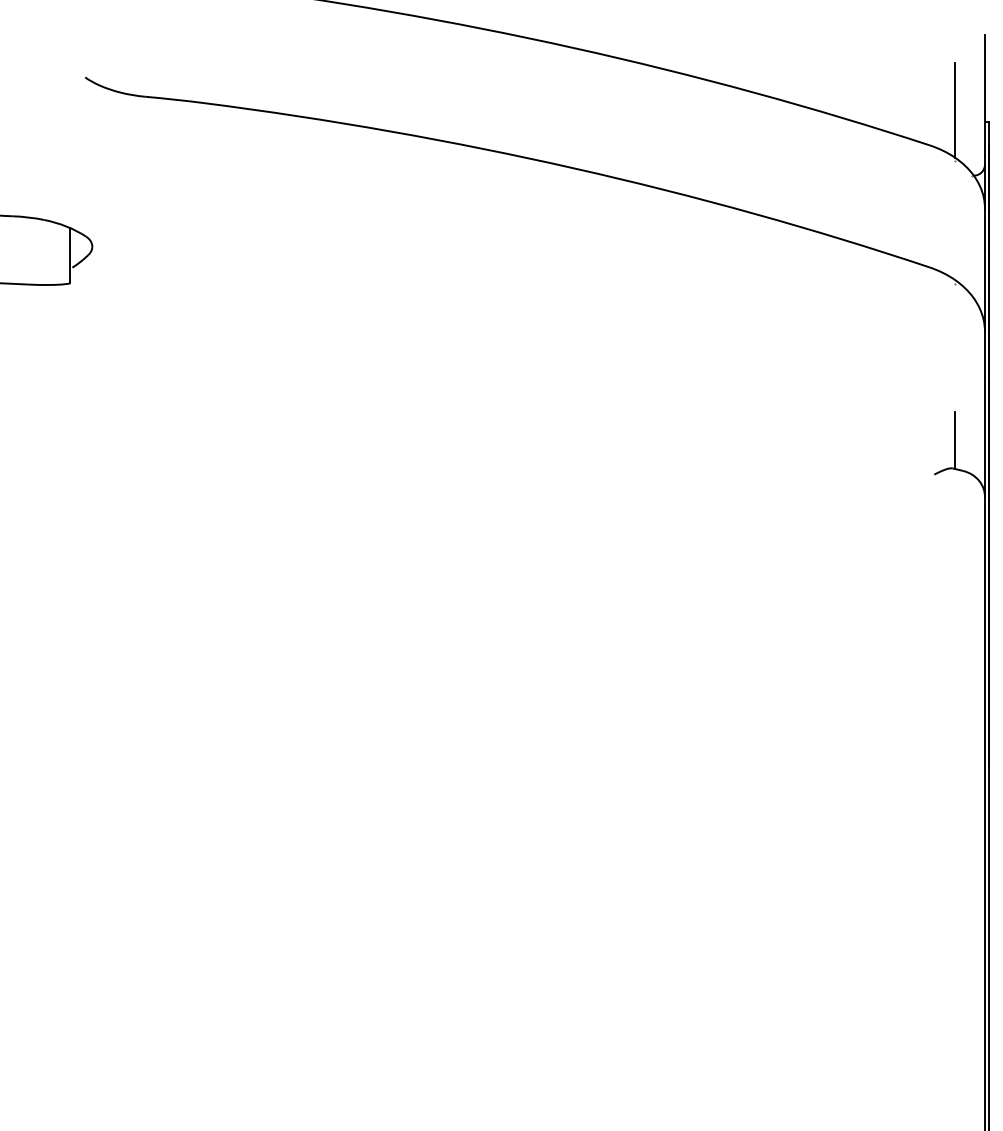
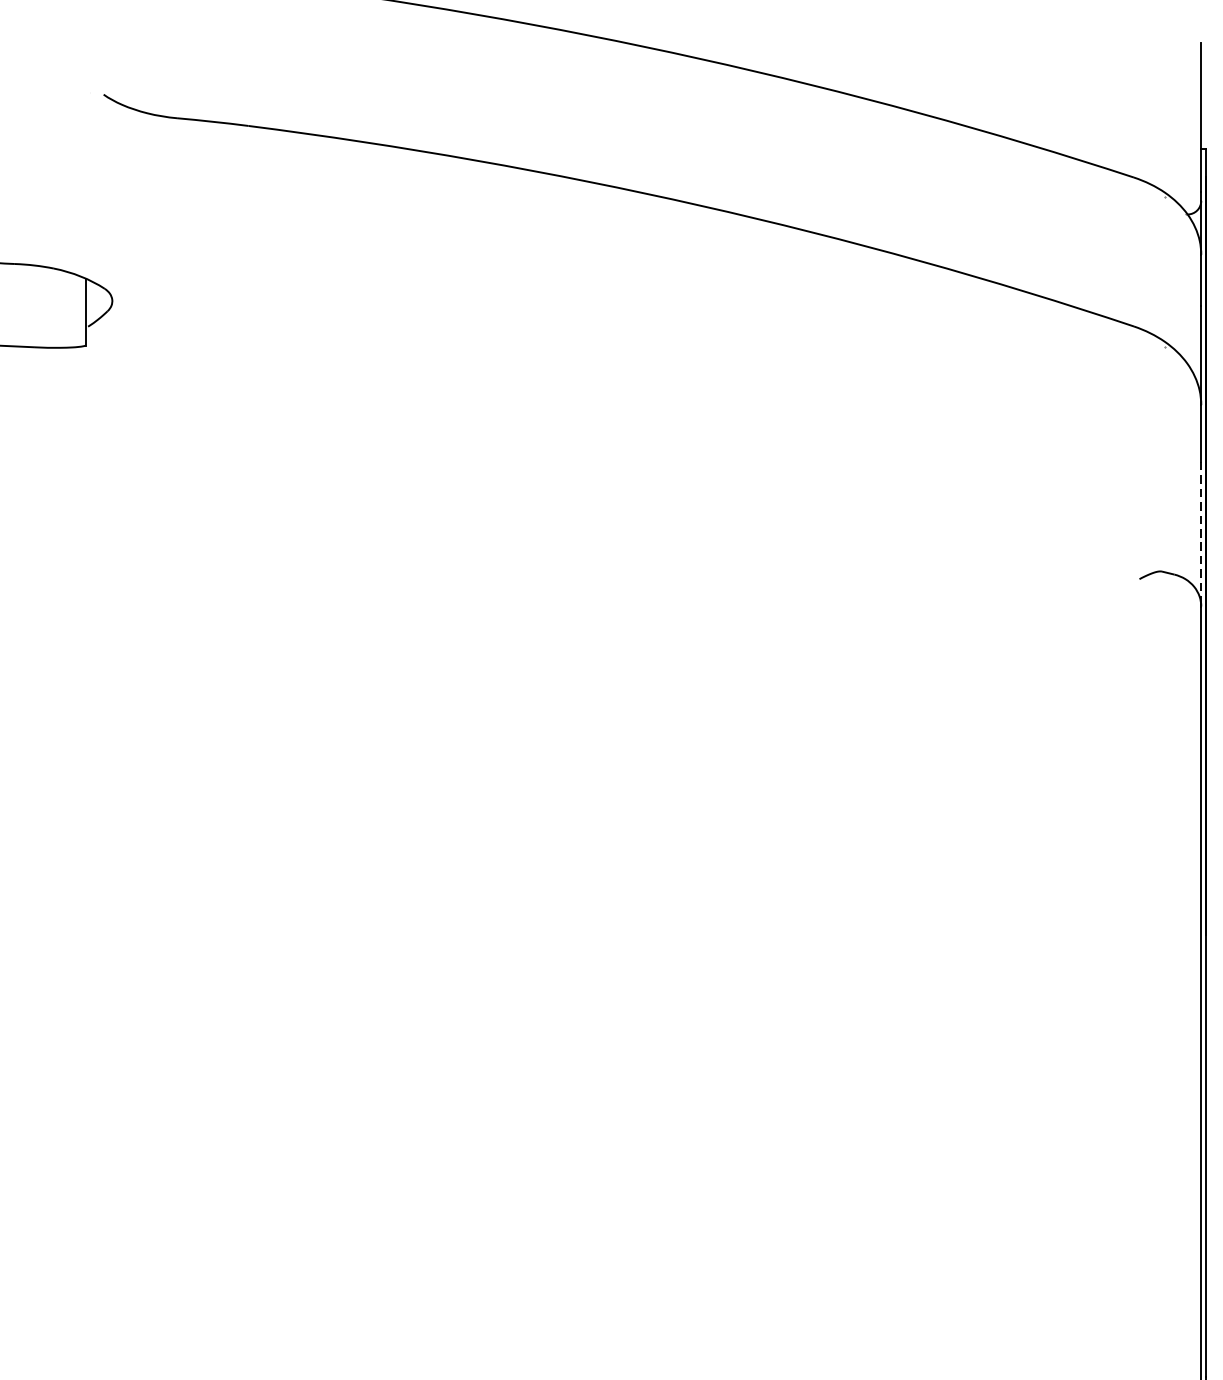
line: (955, 109) -> (1165, 133), removed
line: (984, 437) -> (1200, 533), solid -> dashed
line: (955, 440) -> (1165, 537), removed

